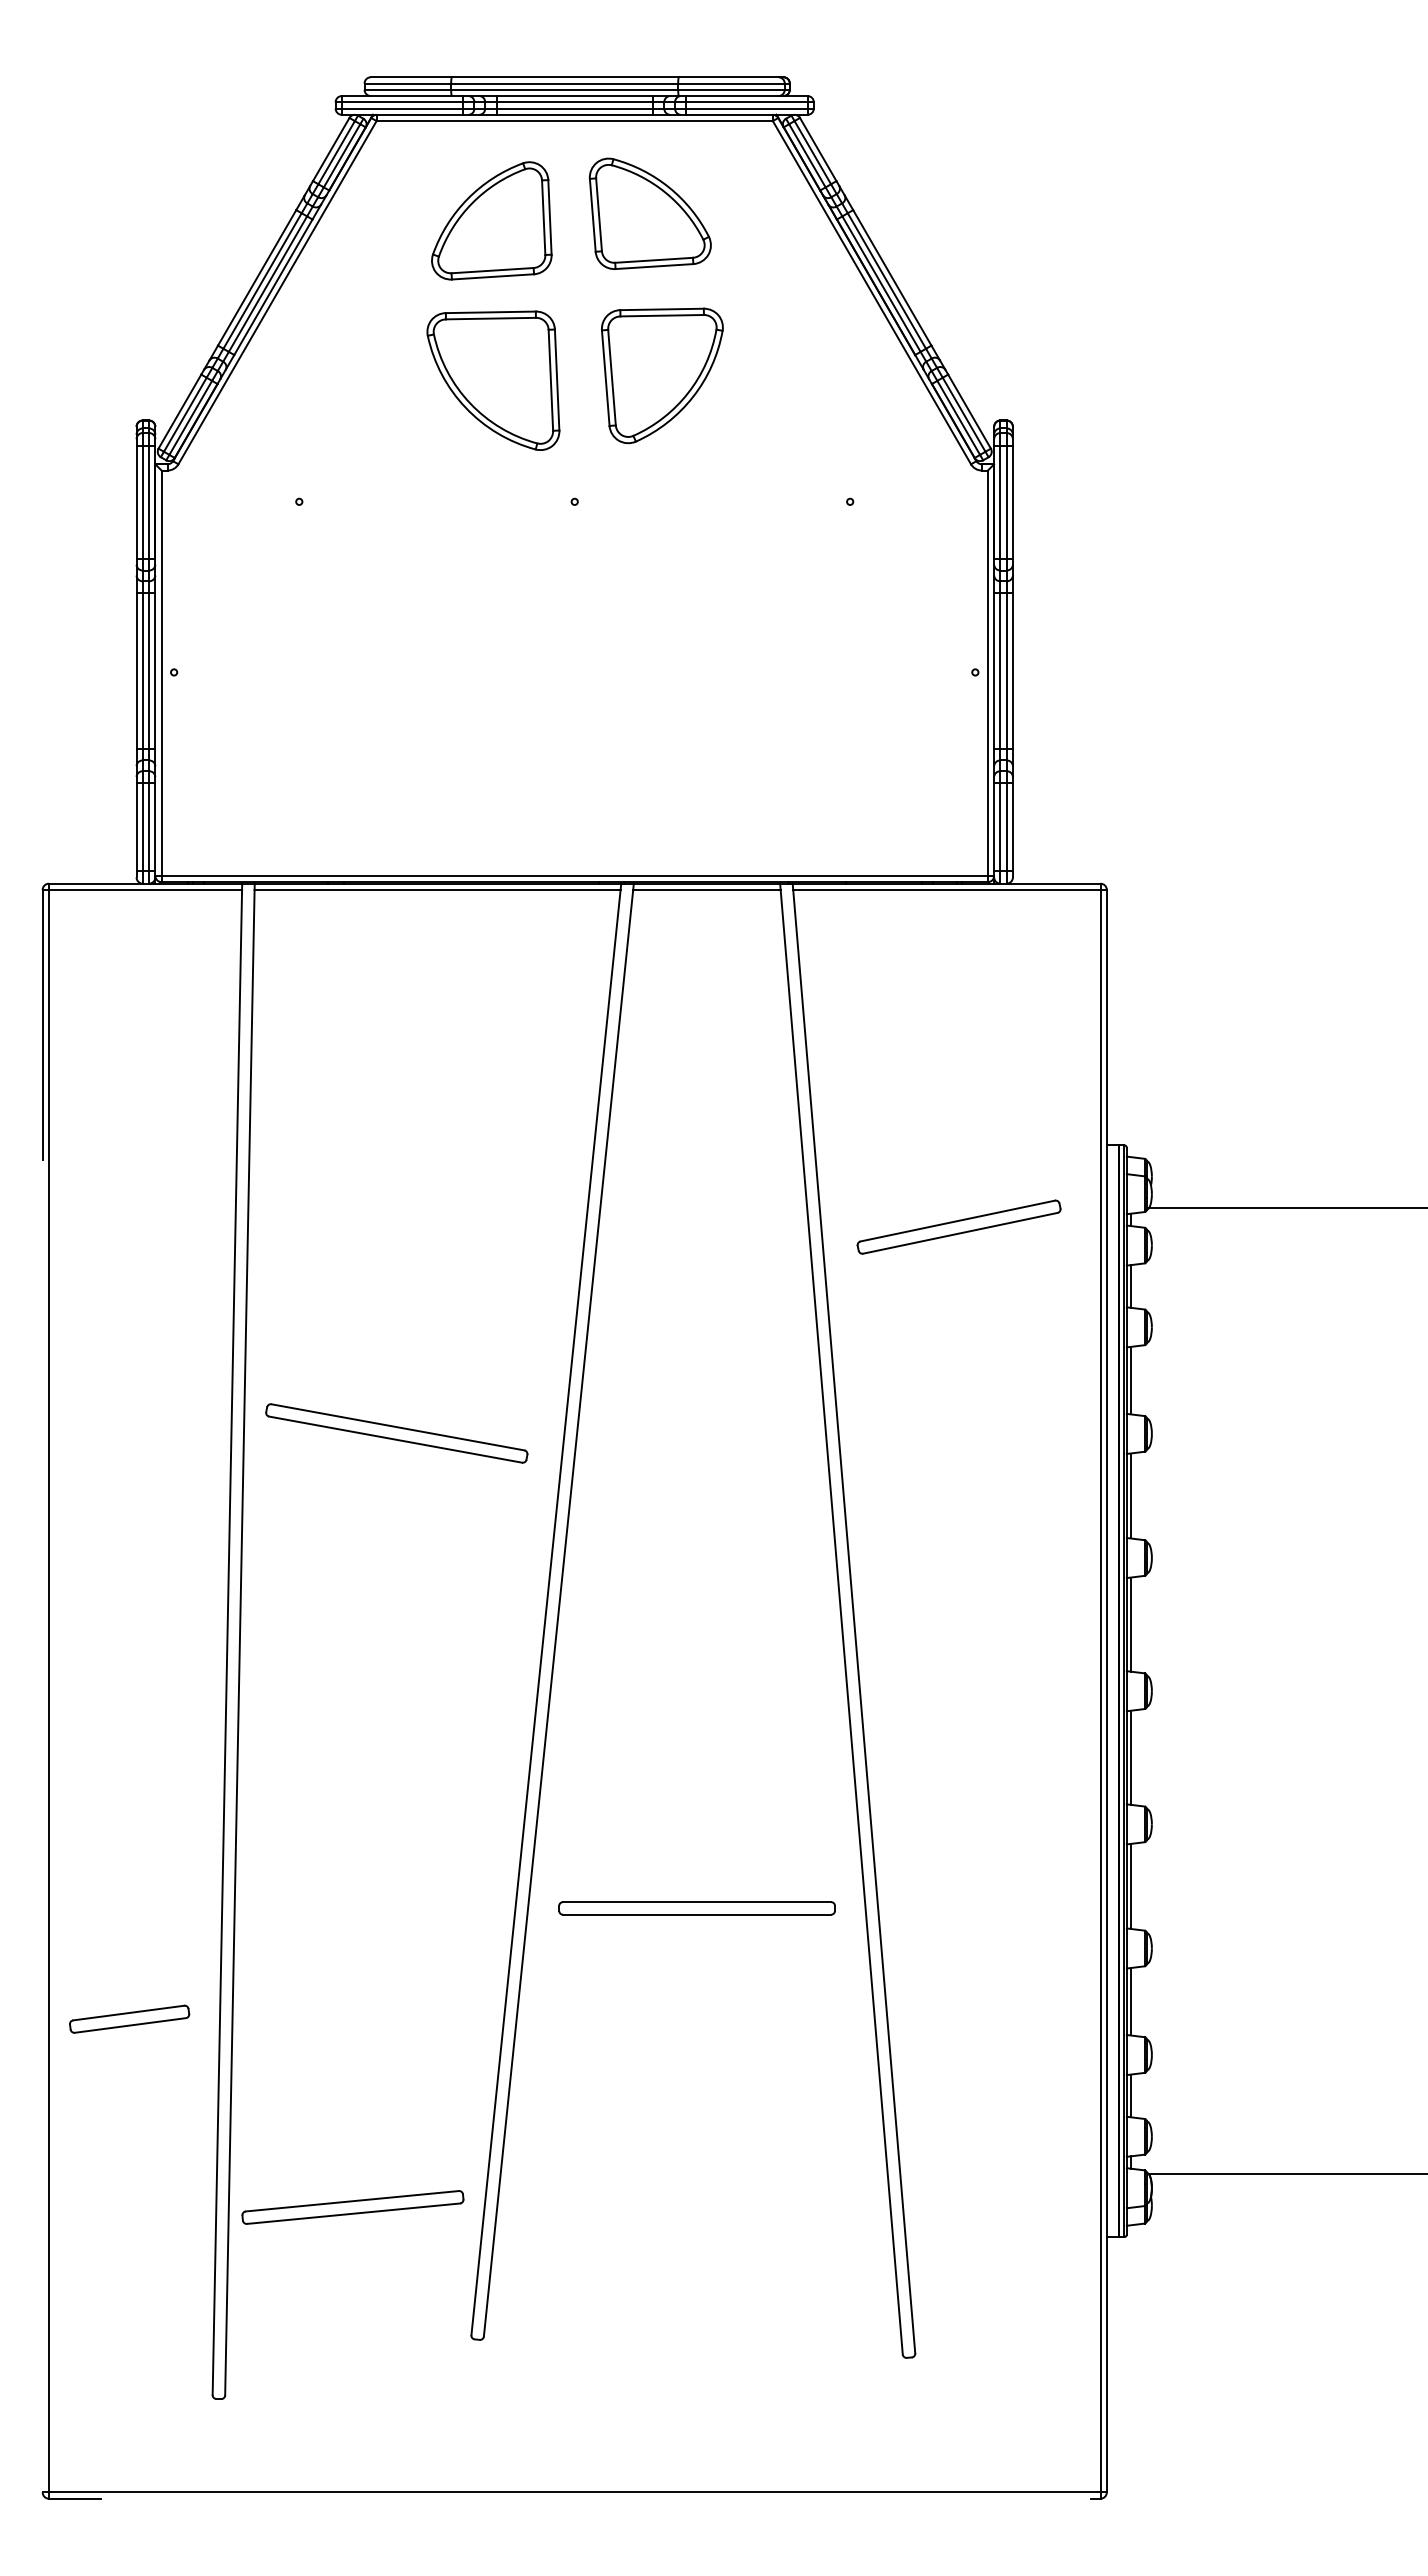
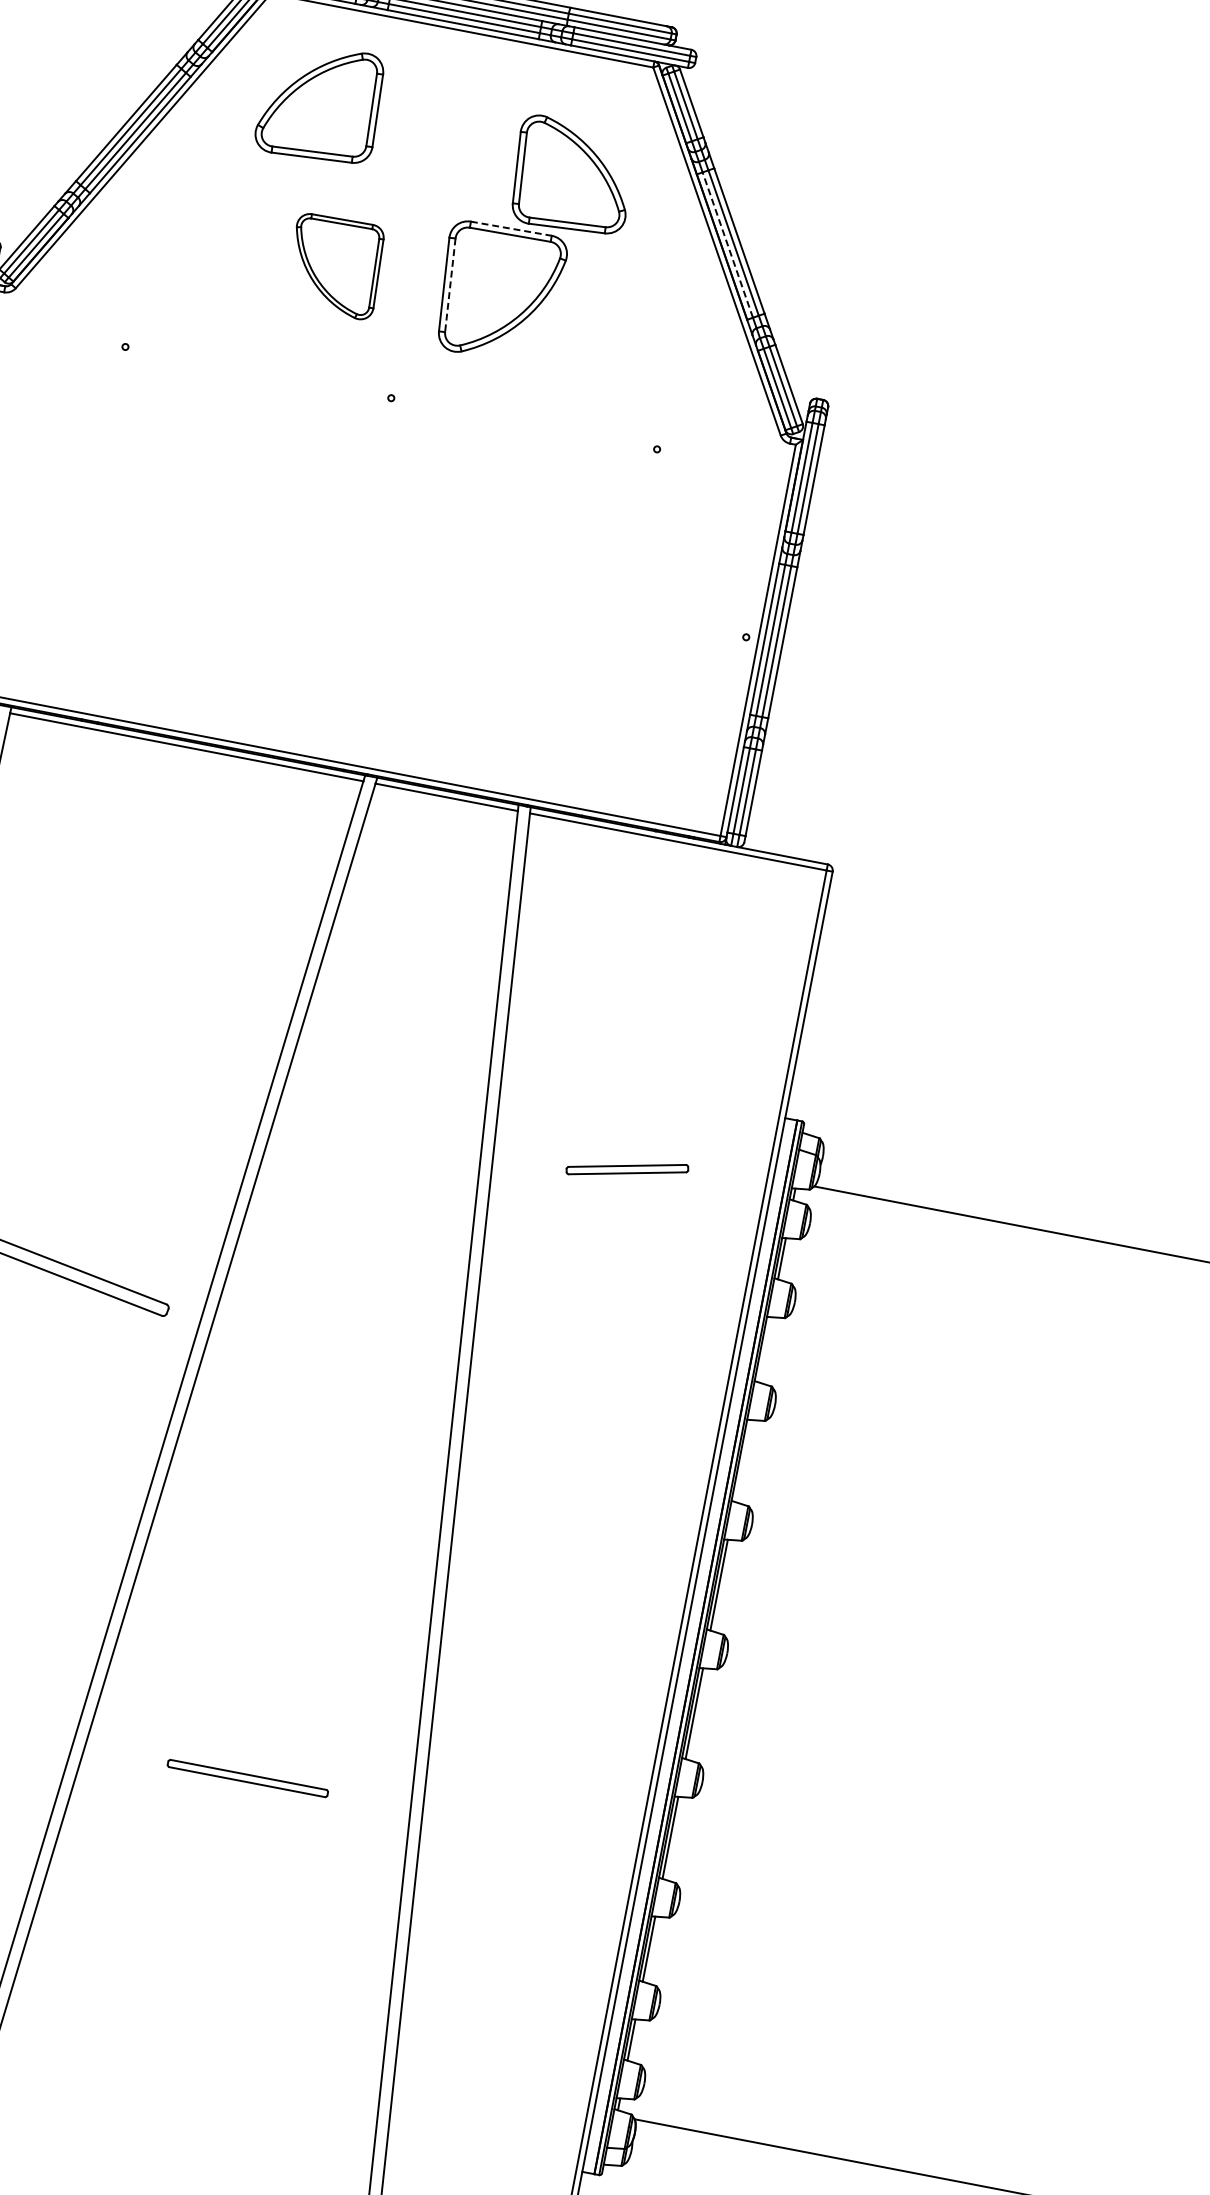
part: (649, 213) -> (571, 176), moved
part: (491, 220) -> (320, 102), moved
line: (881, 283) -> (727, 244), solid -> dashed
line: (662, 309) -> (511, 228), solid -> dashed
line: (612, 377) -> (450, 285), solid -> dashed
part: (493, 380) -> (335, 265), size x0.7
part: (958, 1226) -> (626, 1168), size x0.6
line: (1130, 1380) -> (764, 1349), removed
line: (1130, 1495) -> (743, 1460), removed
part: (696, 1908) -> (247, 1778), size x0.6

